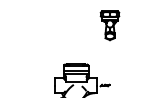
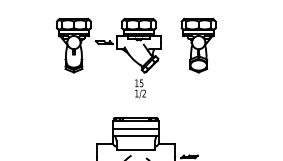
part: (61, 31) -> (108, 56), added

